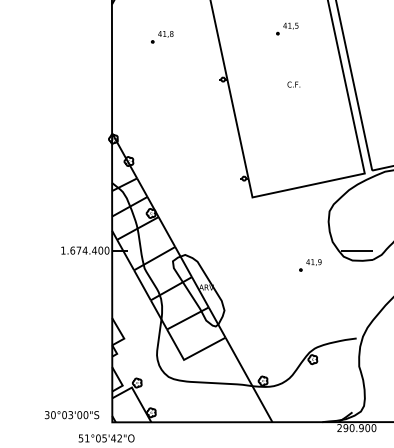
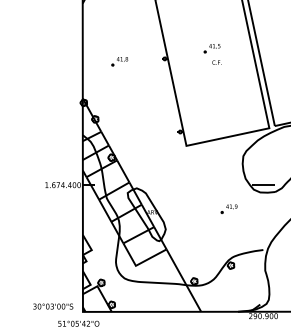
part: (286, 28) -> (211, 48), moved
part: (161, 37) -> (119, 61), moved
part: (309, 264) -> (228, 208), moved

